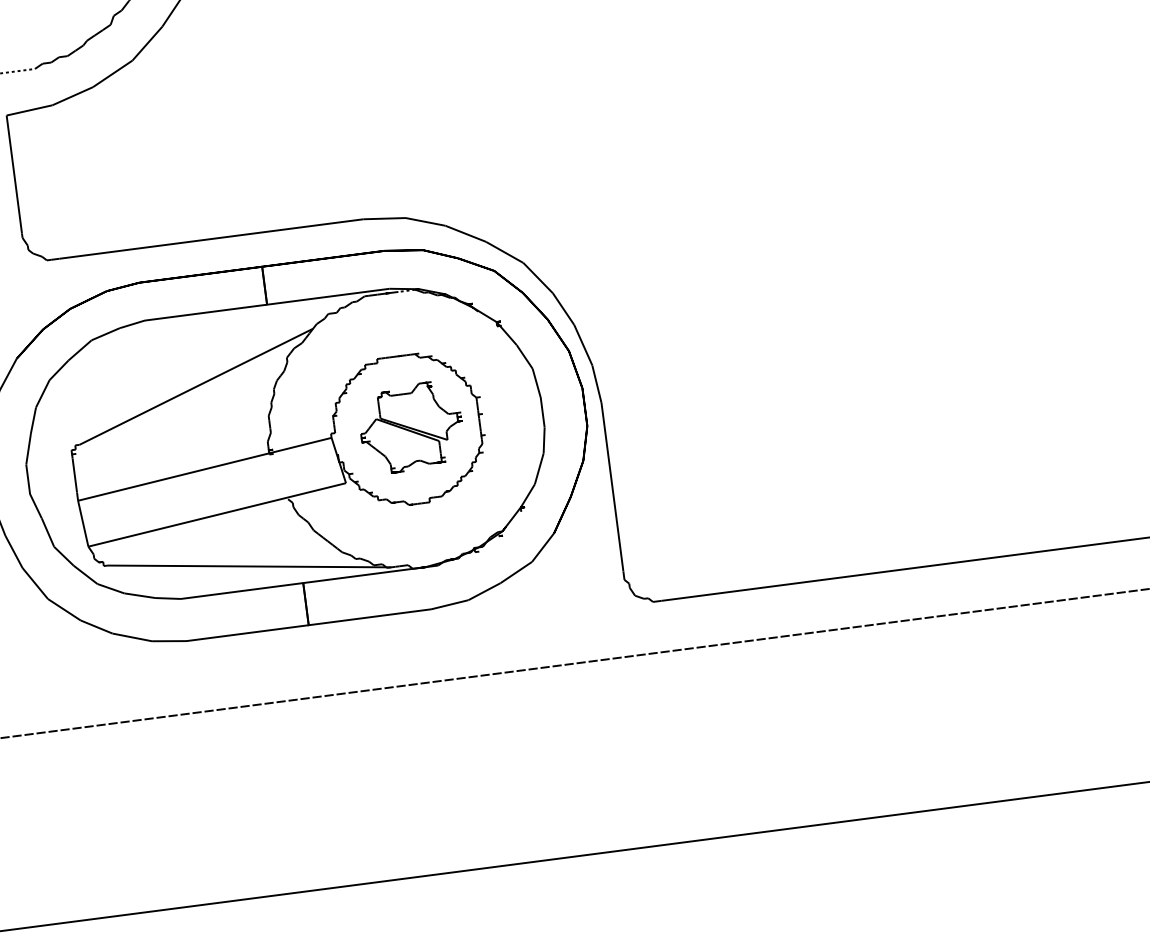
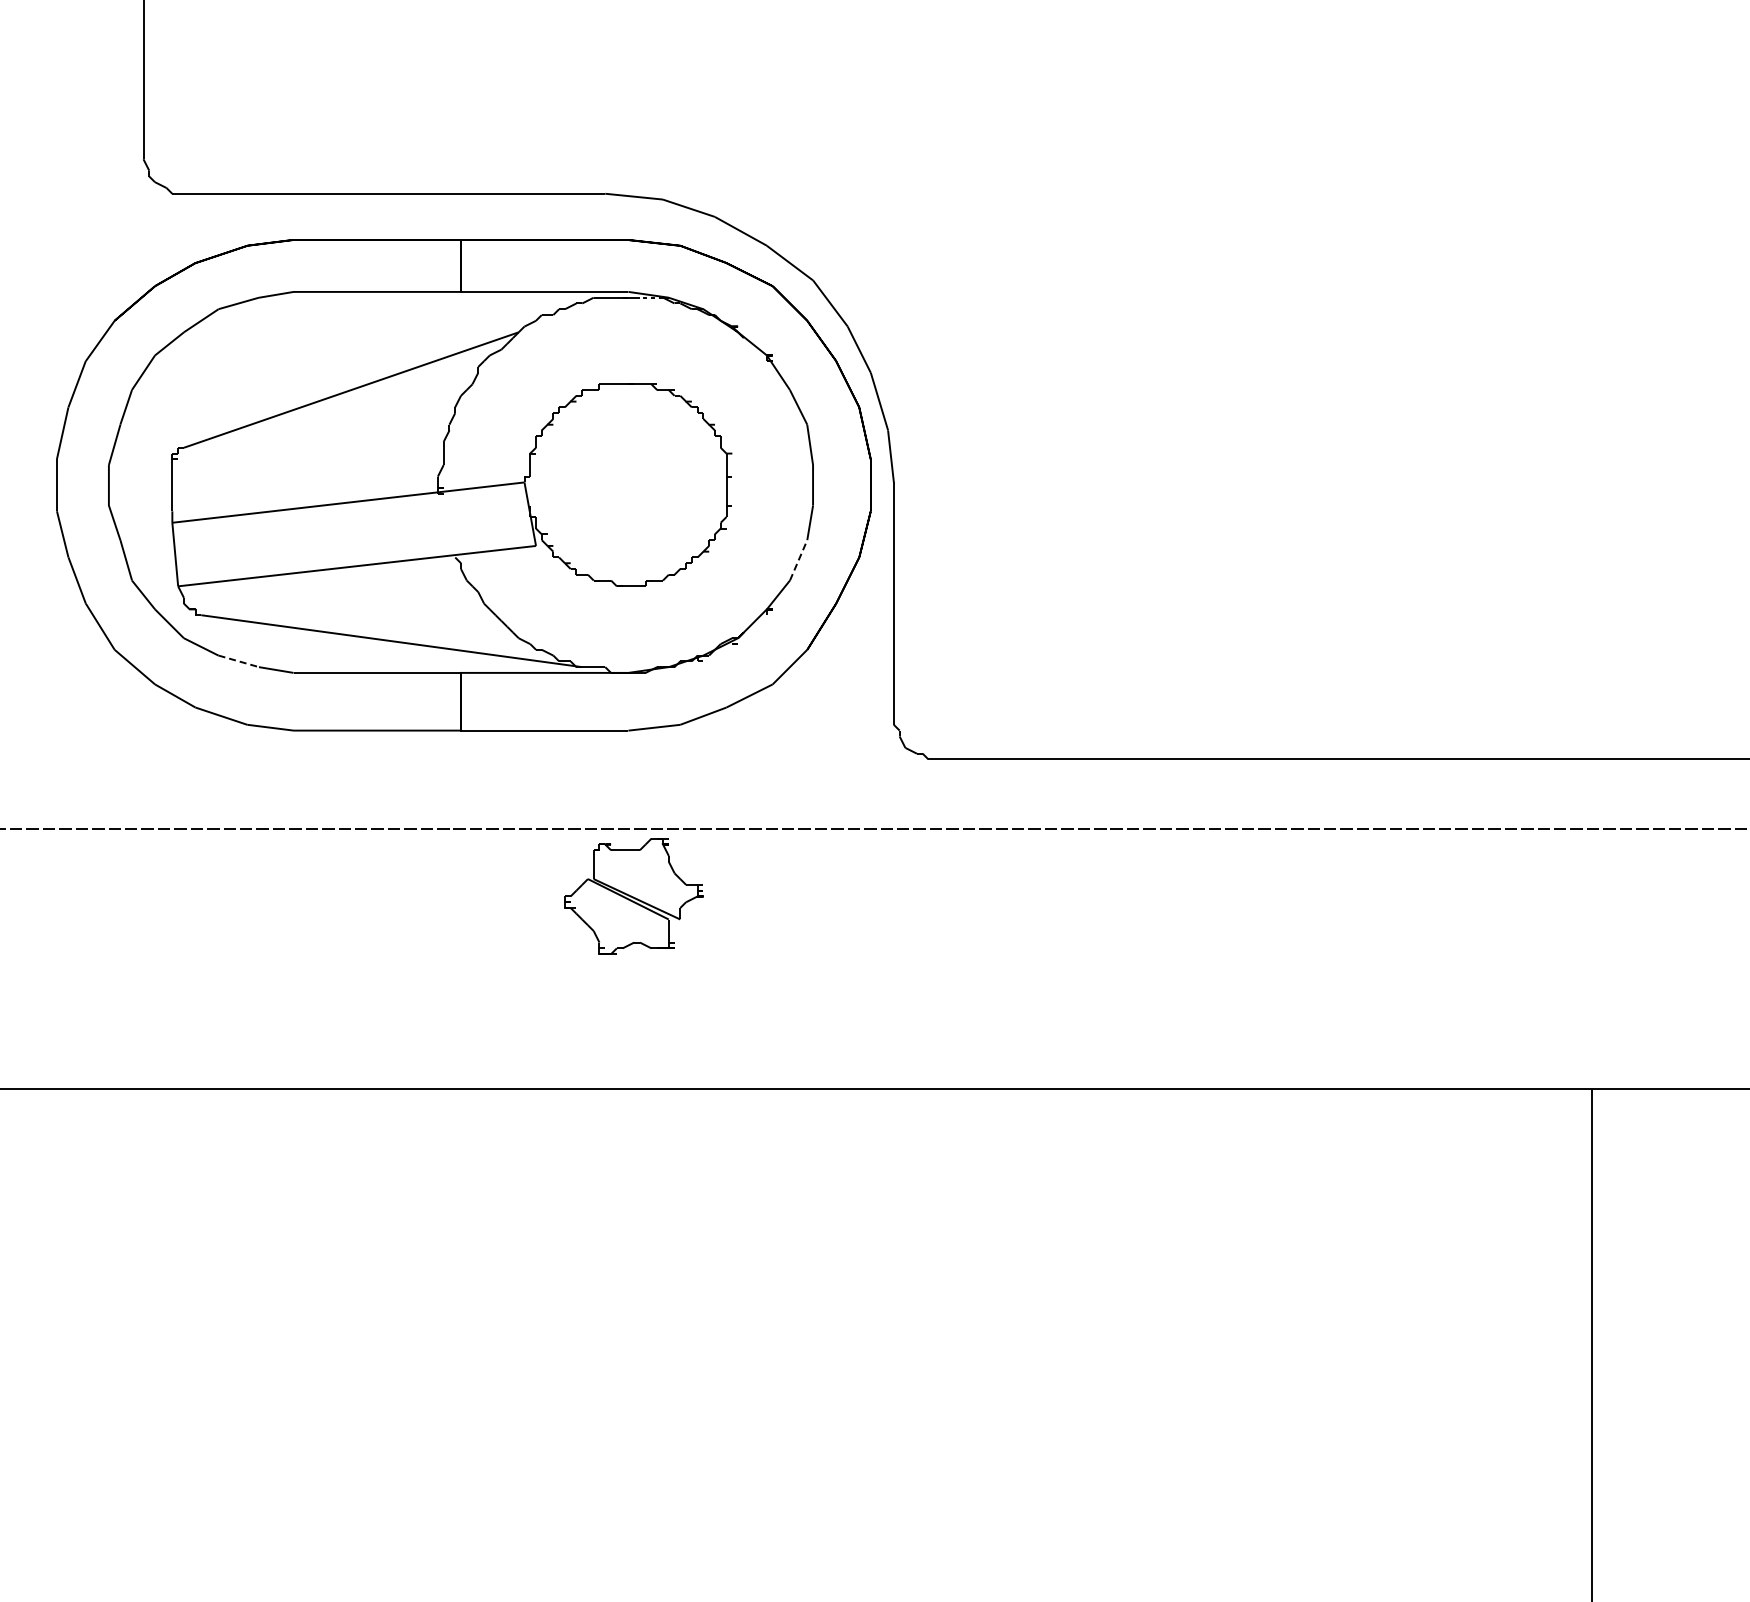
part: (411, 427) -> (633, 896), moved
line: (539, 468) -> (798, 560), solid -> dashed
line: (140, 595) -> (239, 661), solid -> dashed

